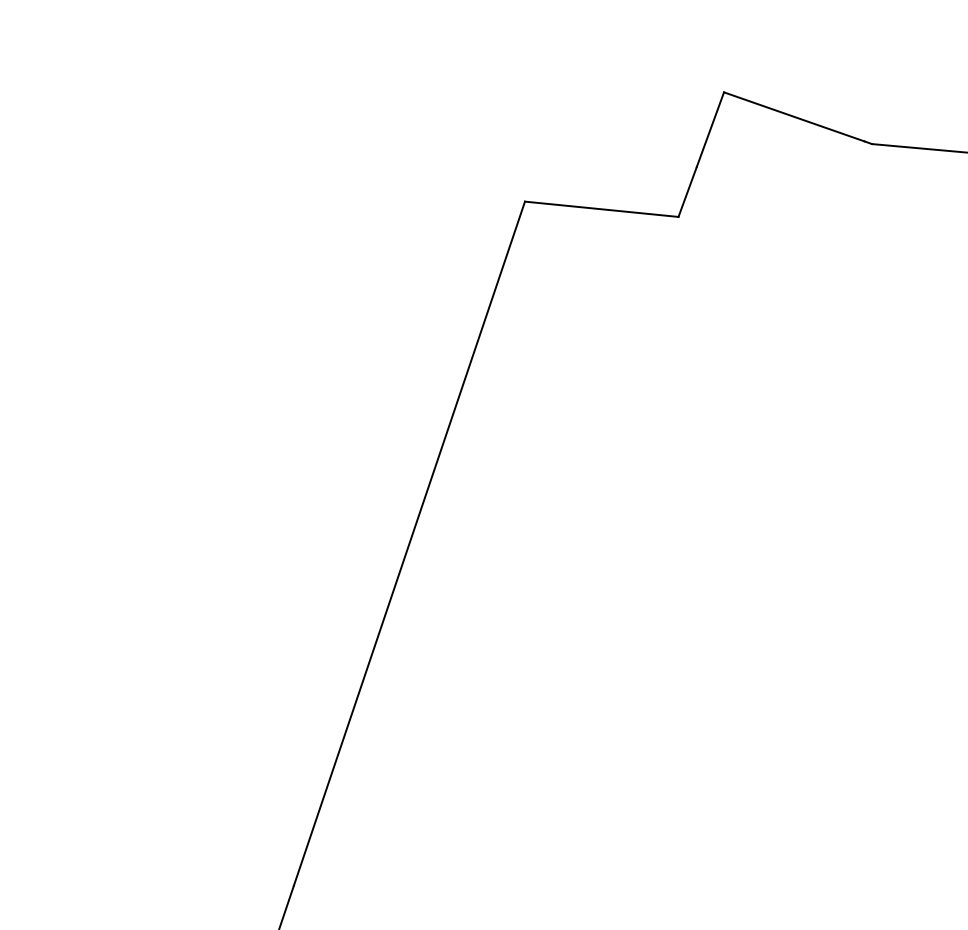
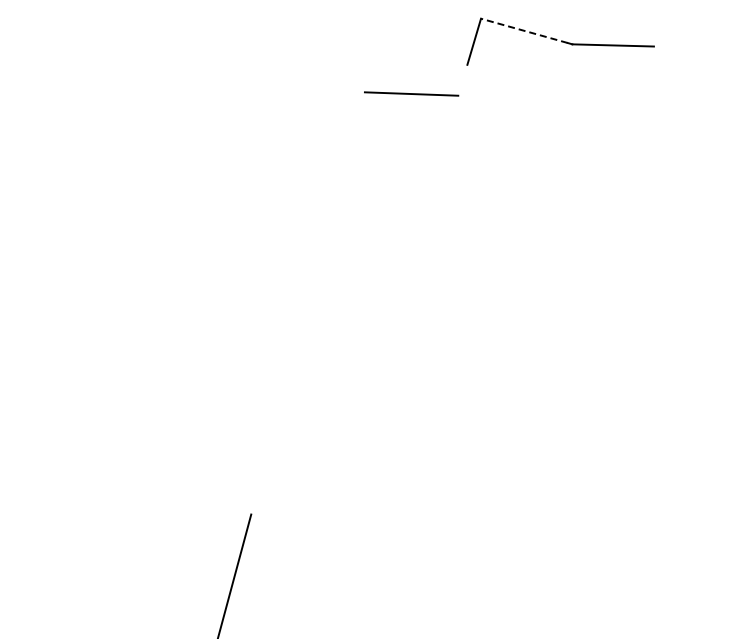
line: (792, 116) -> (523, 30), solid -> dashed
line: (687, 190) -> (462, 79), removed
line: (408, 543) -> (307, 303), removed

